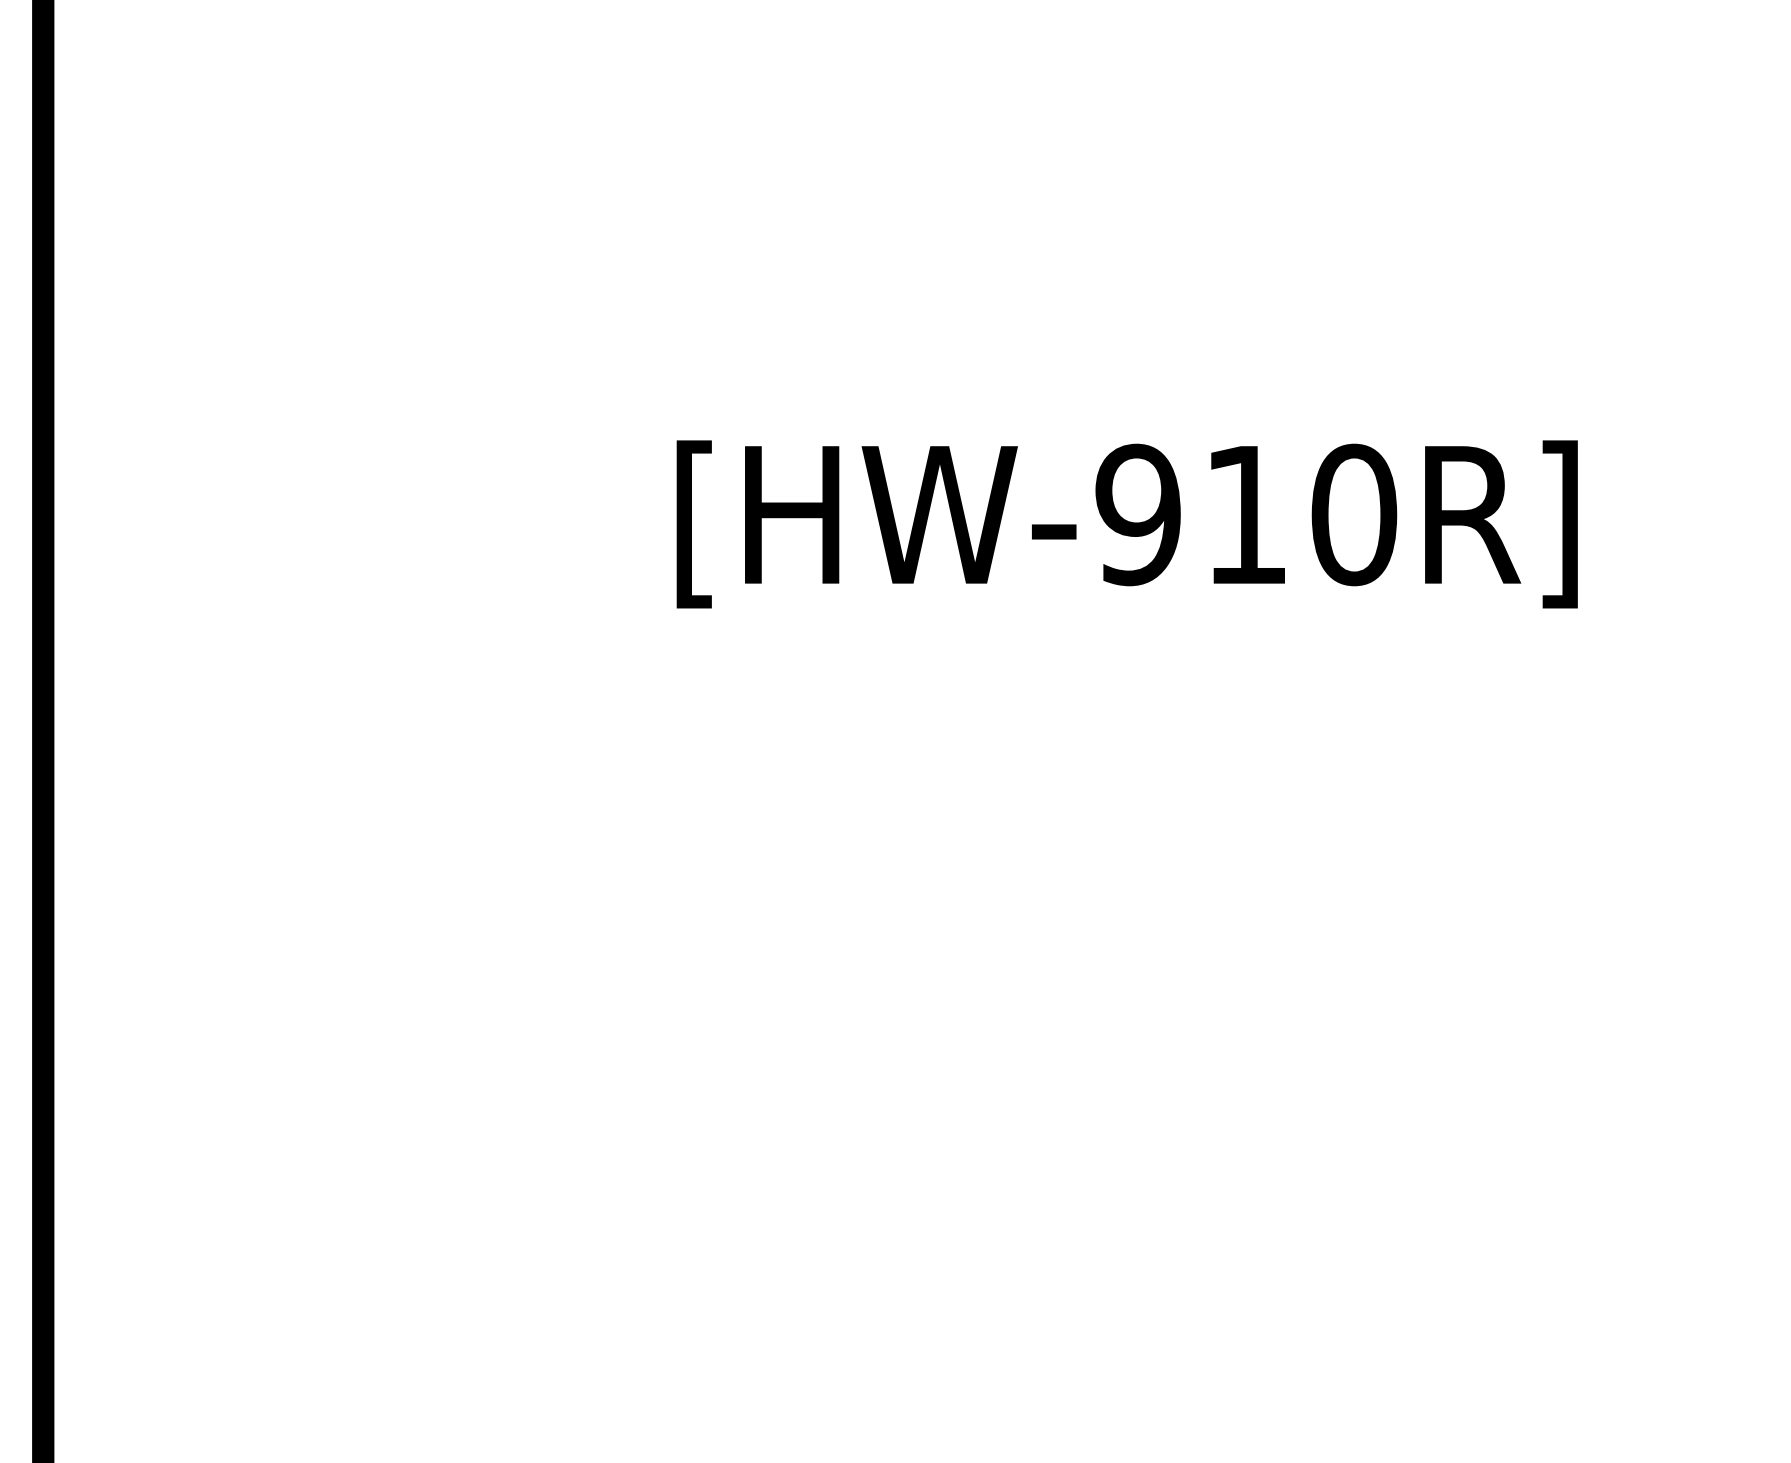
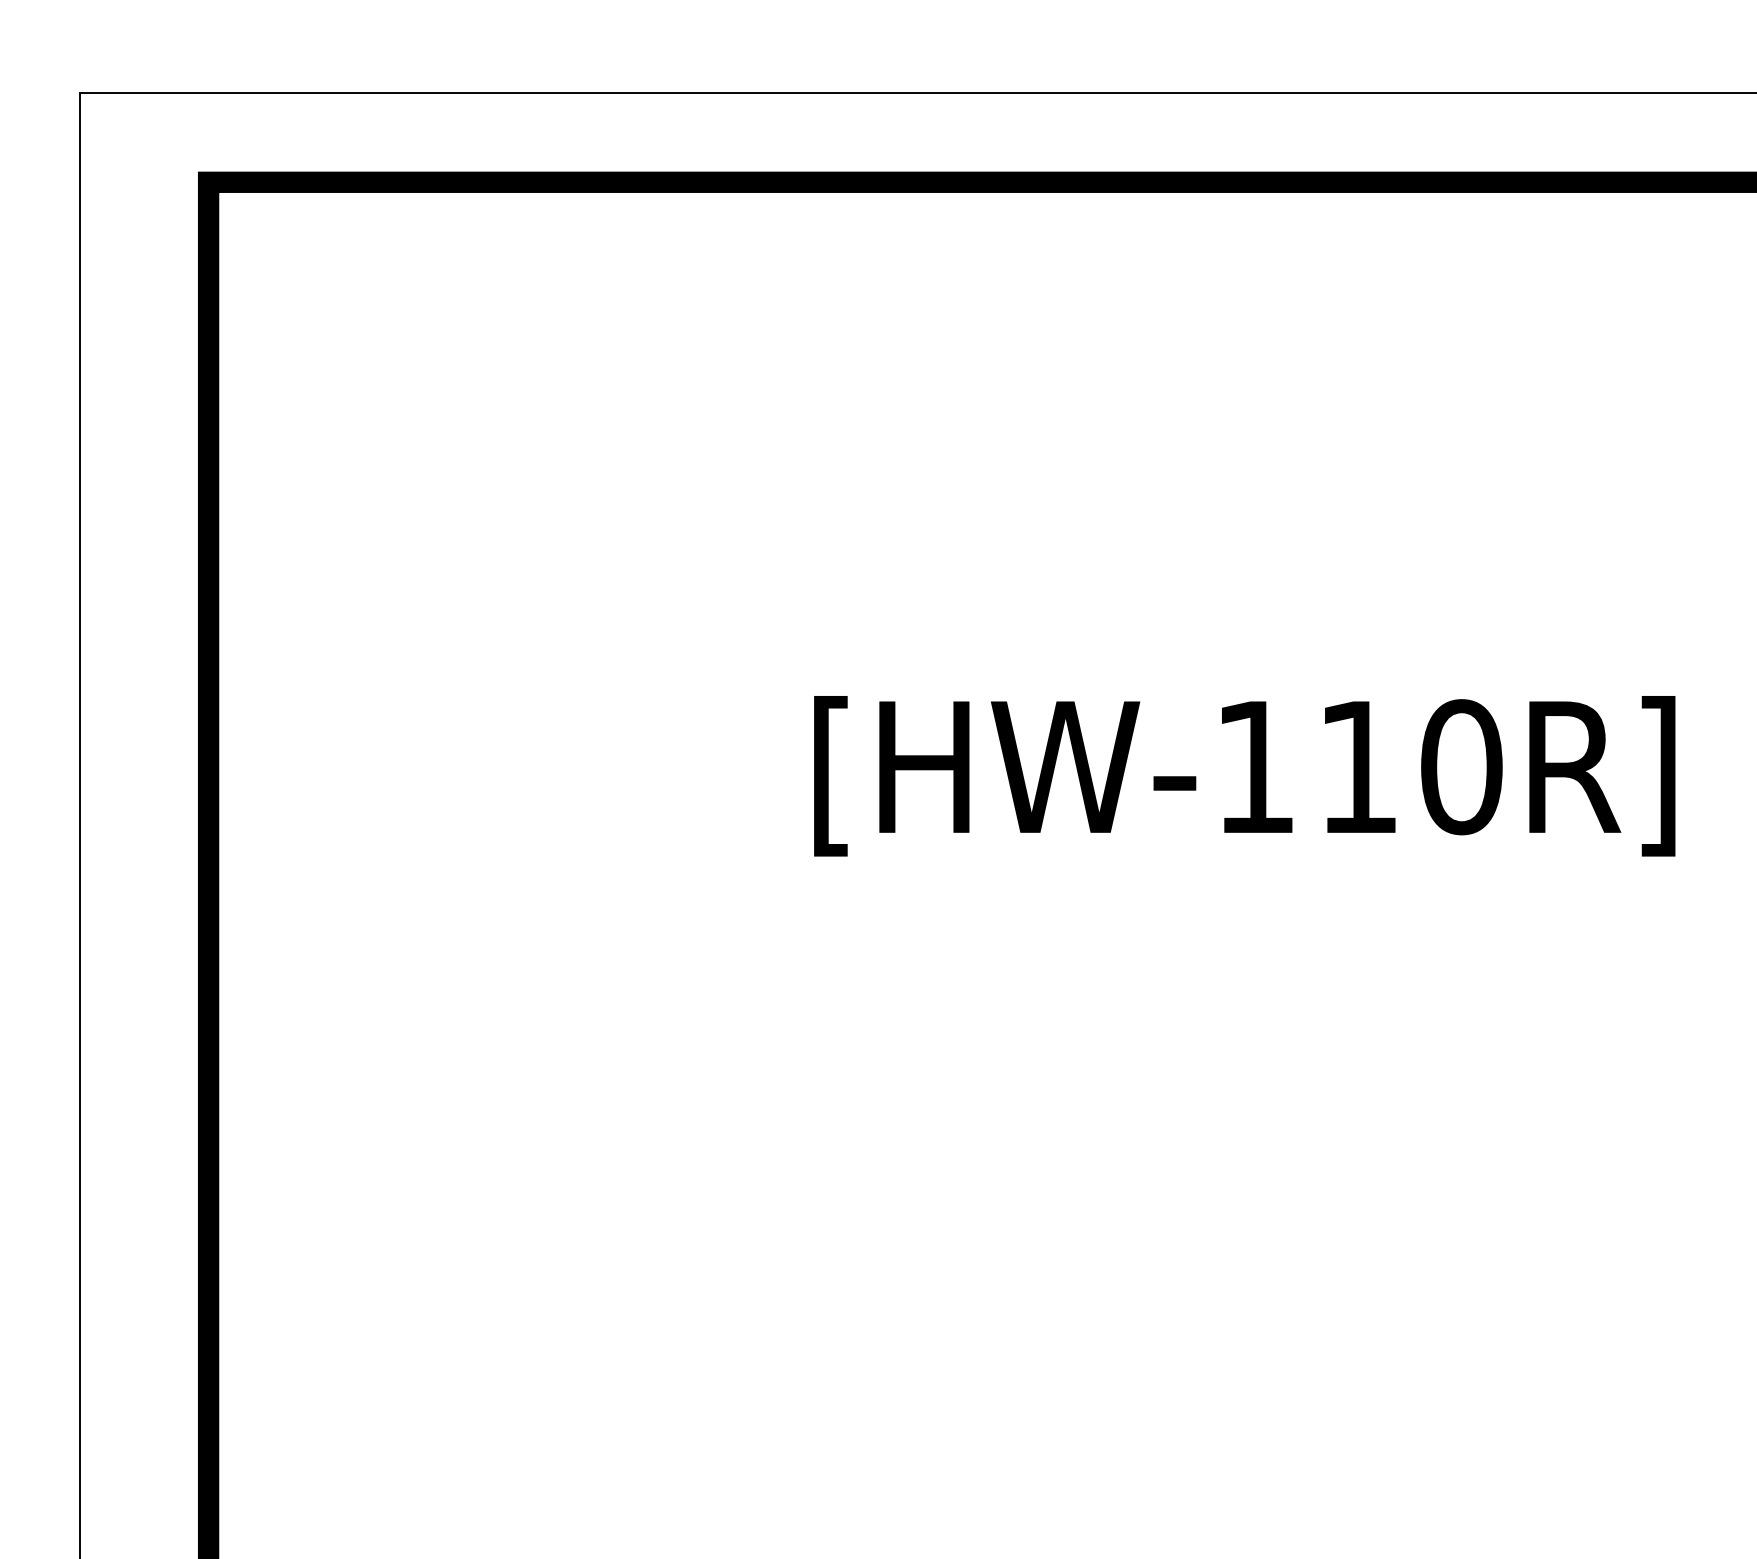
text: (1137, 515) -> (1254, 767), [HW-910R] -> [HW-110R]

